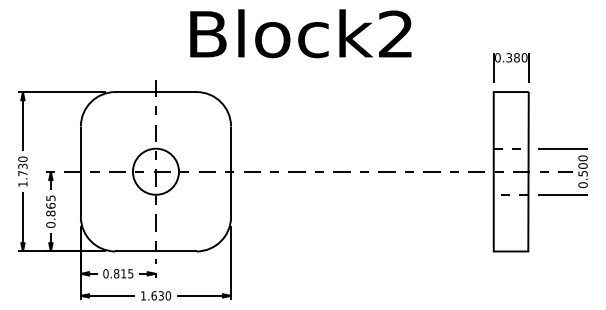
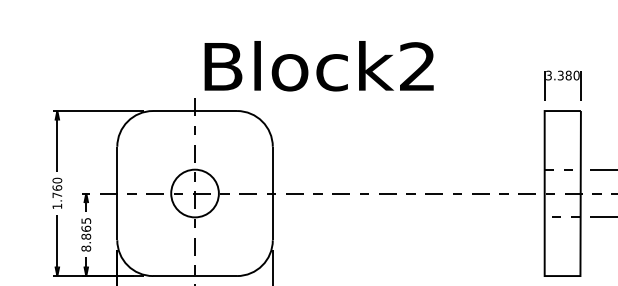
text: (300, 33) -> (318, 65), moved
text: (497, 57) -> (548, 75), 0.380 -> 3.380
text: (22, 166) -> (56, 188), 1.730 -> 1.760
text: (50, 224) -> (85, 248), 0.865 -> 8.865

